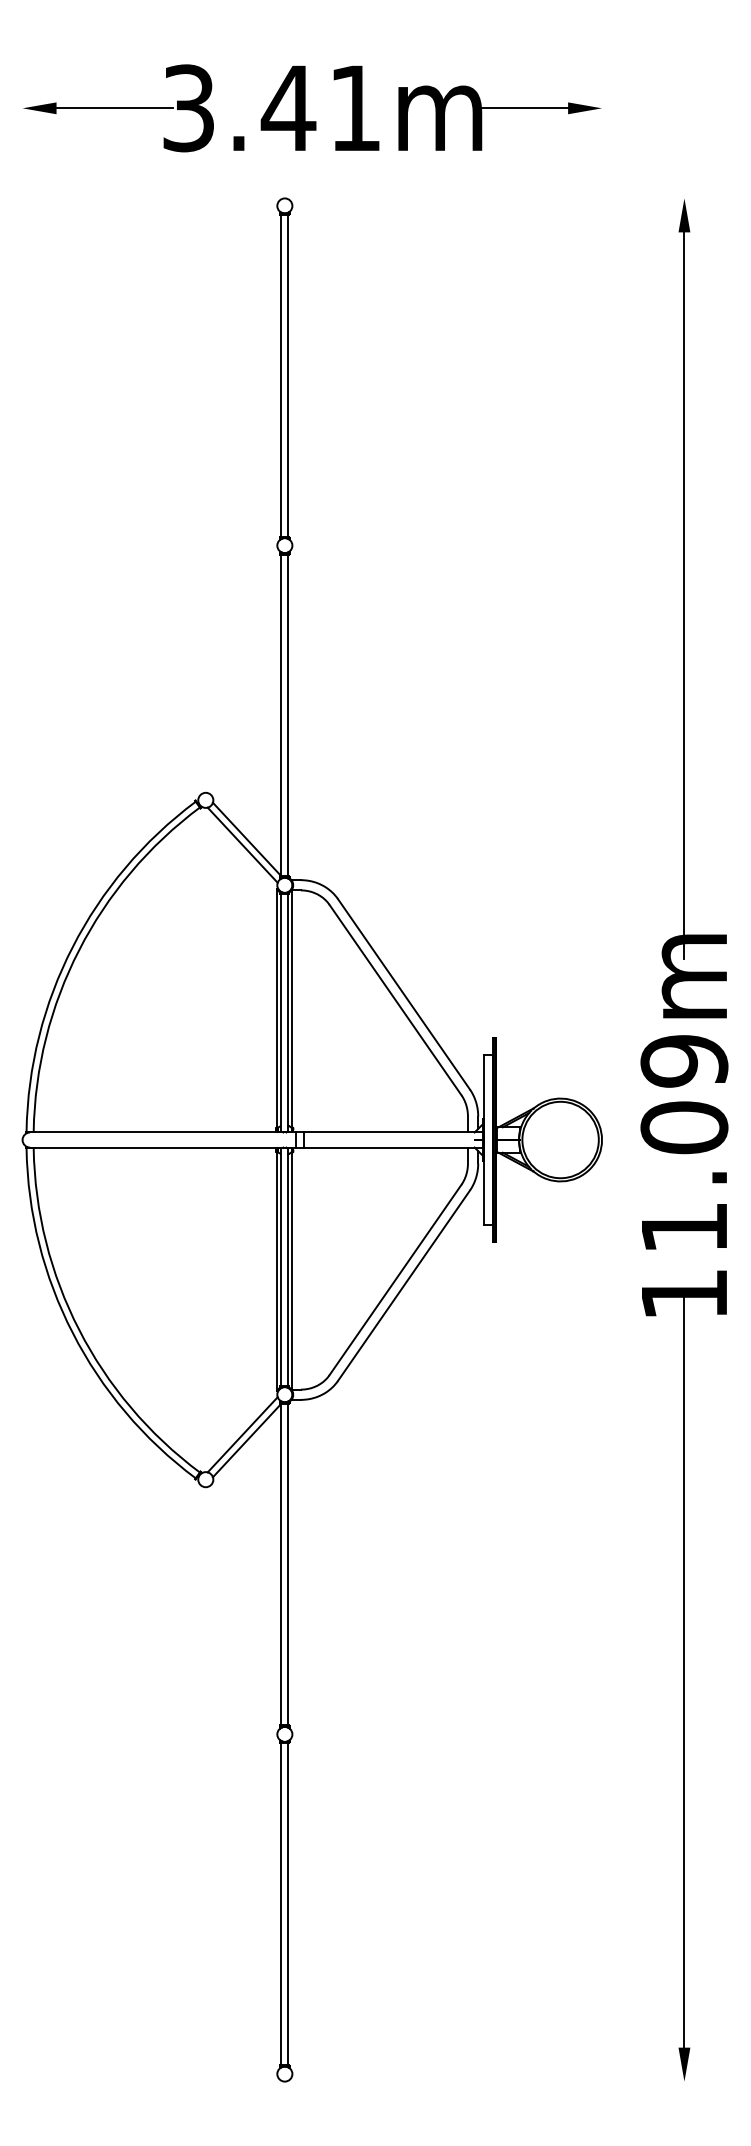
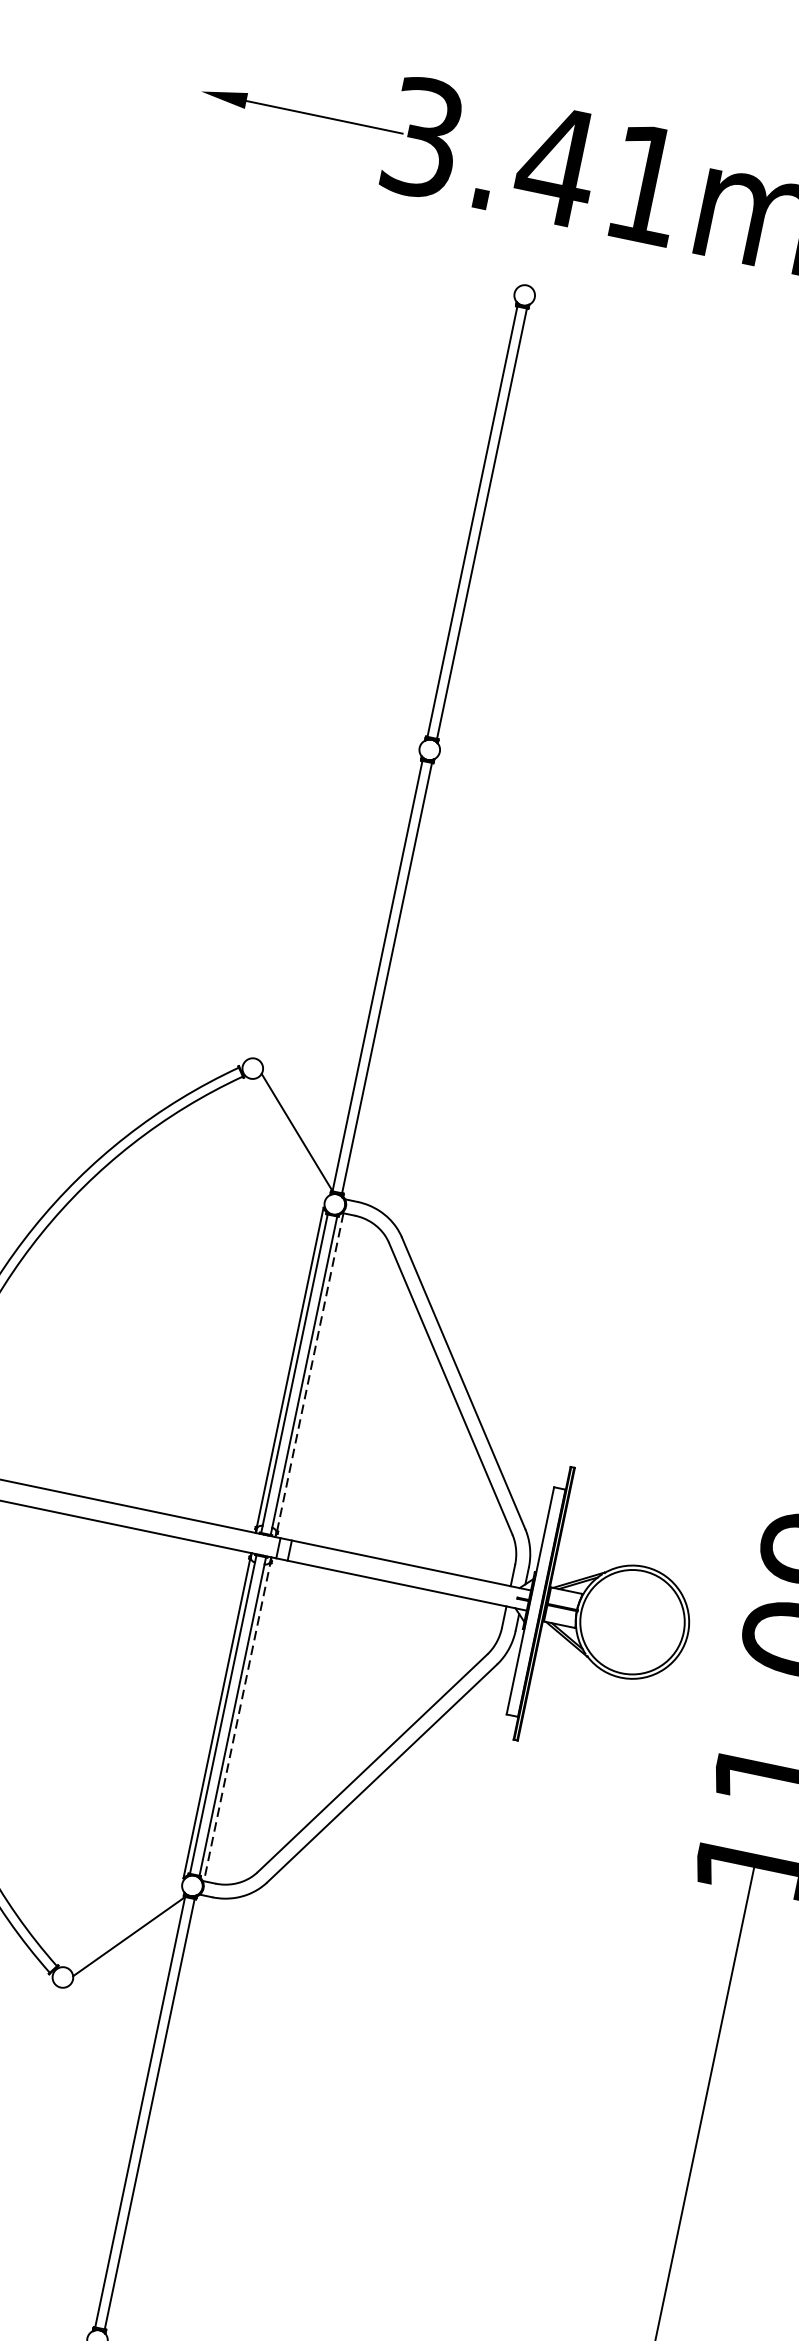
line: (242, 844) -> (289, 1137), removed
line: (292, 1011) -> (309, 1375), solid -> dashed
line: (292, 1269) -> (237, 1720), solid -> dashed
line: (242, 1434) -> (124, 1927), removed

